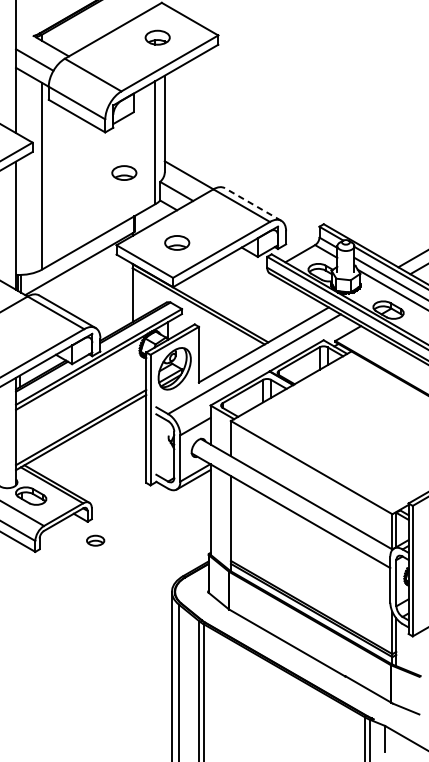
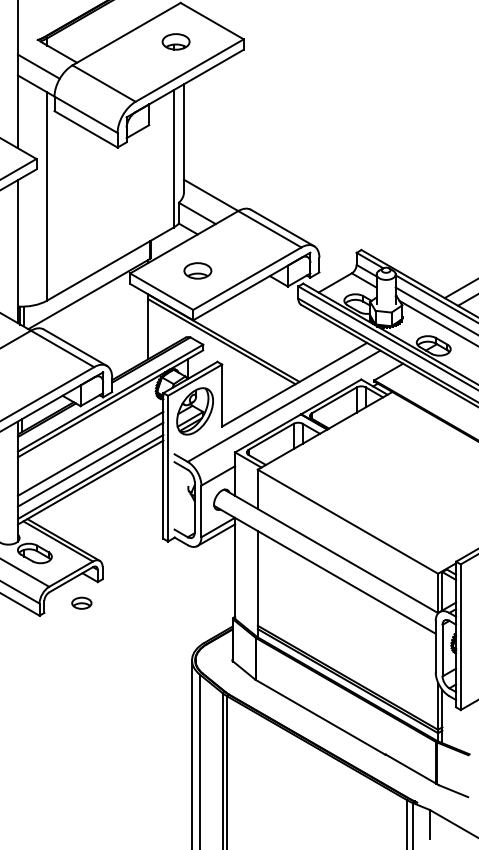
part: (124, 172) -> (138, 192), removed
line: (253, 204) -> (282, 227), dashed -> solid
line: (80, 406) -> (90, 453), added
line: (80, 416) -> (90, 464), added
part: (95, 540) -> (81, 602), moved

